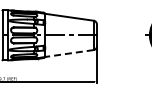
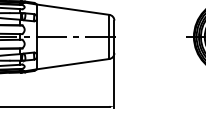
line: (69, 53) -> (73, 64), dashed -> solid

